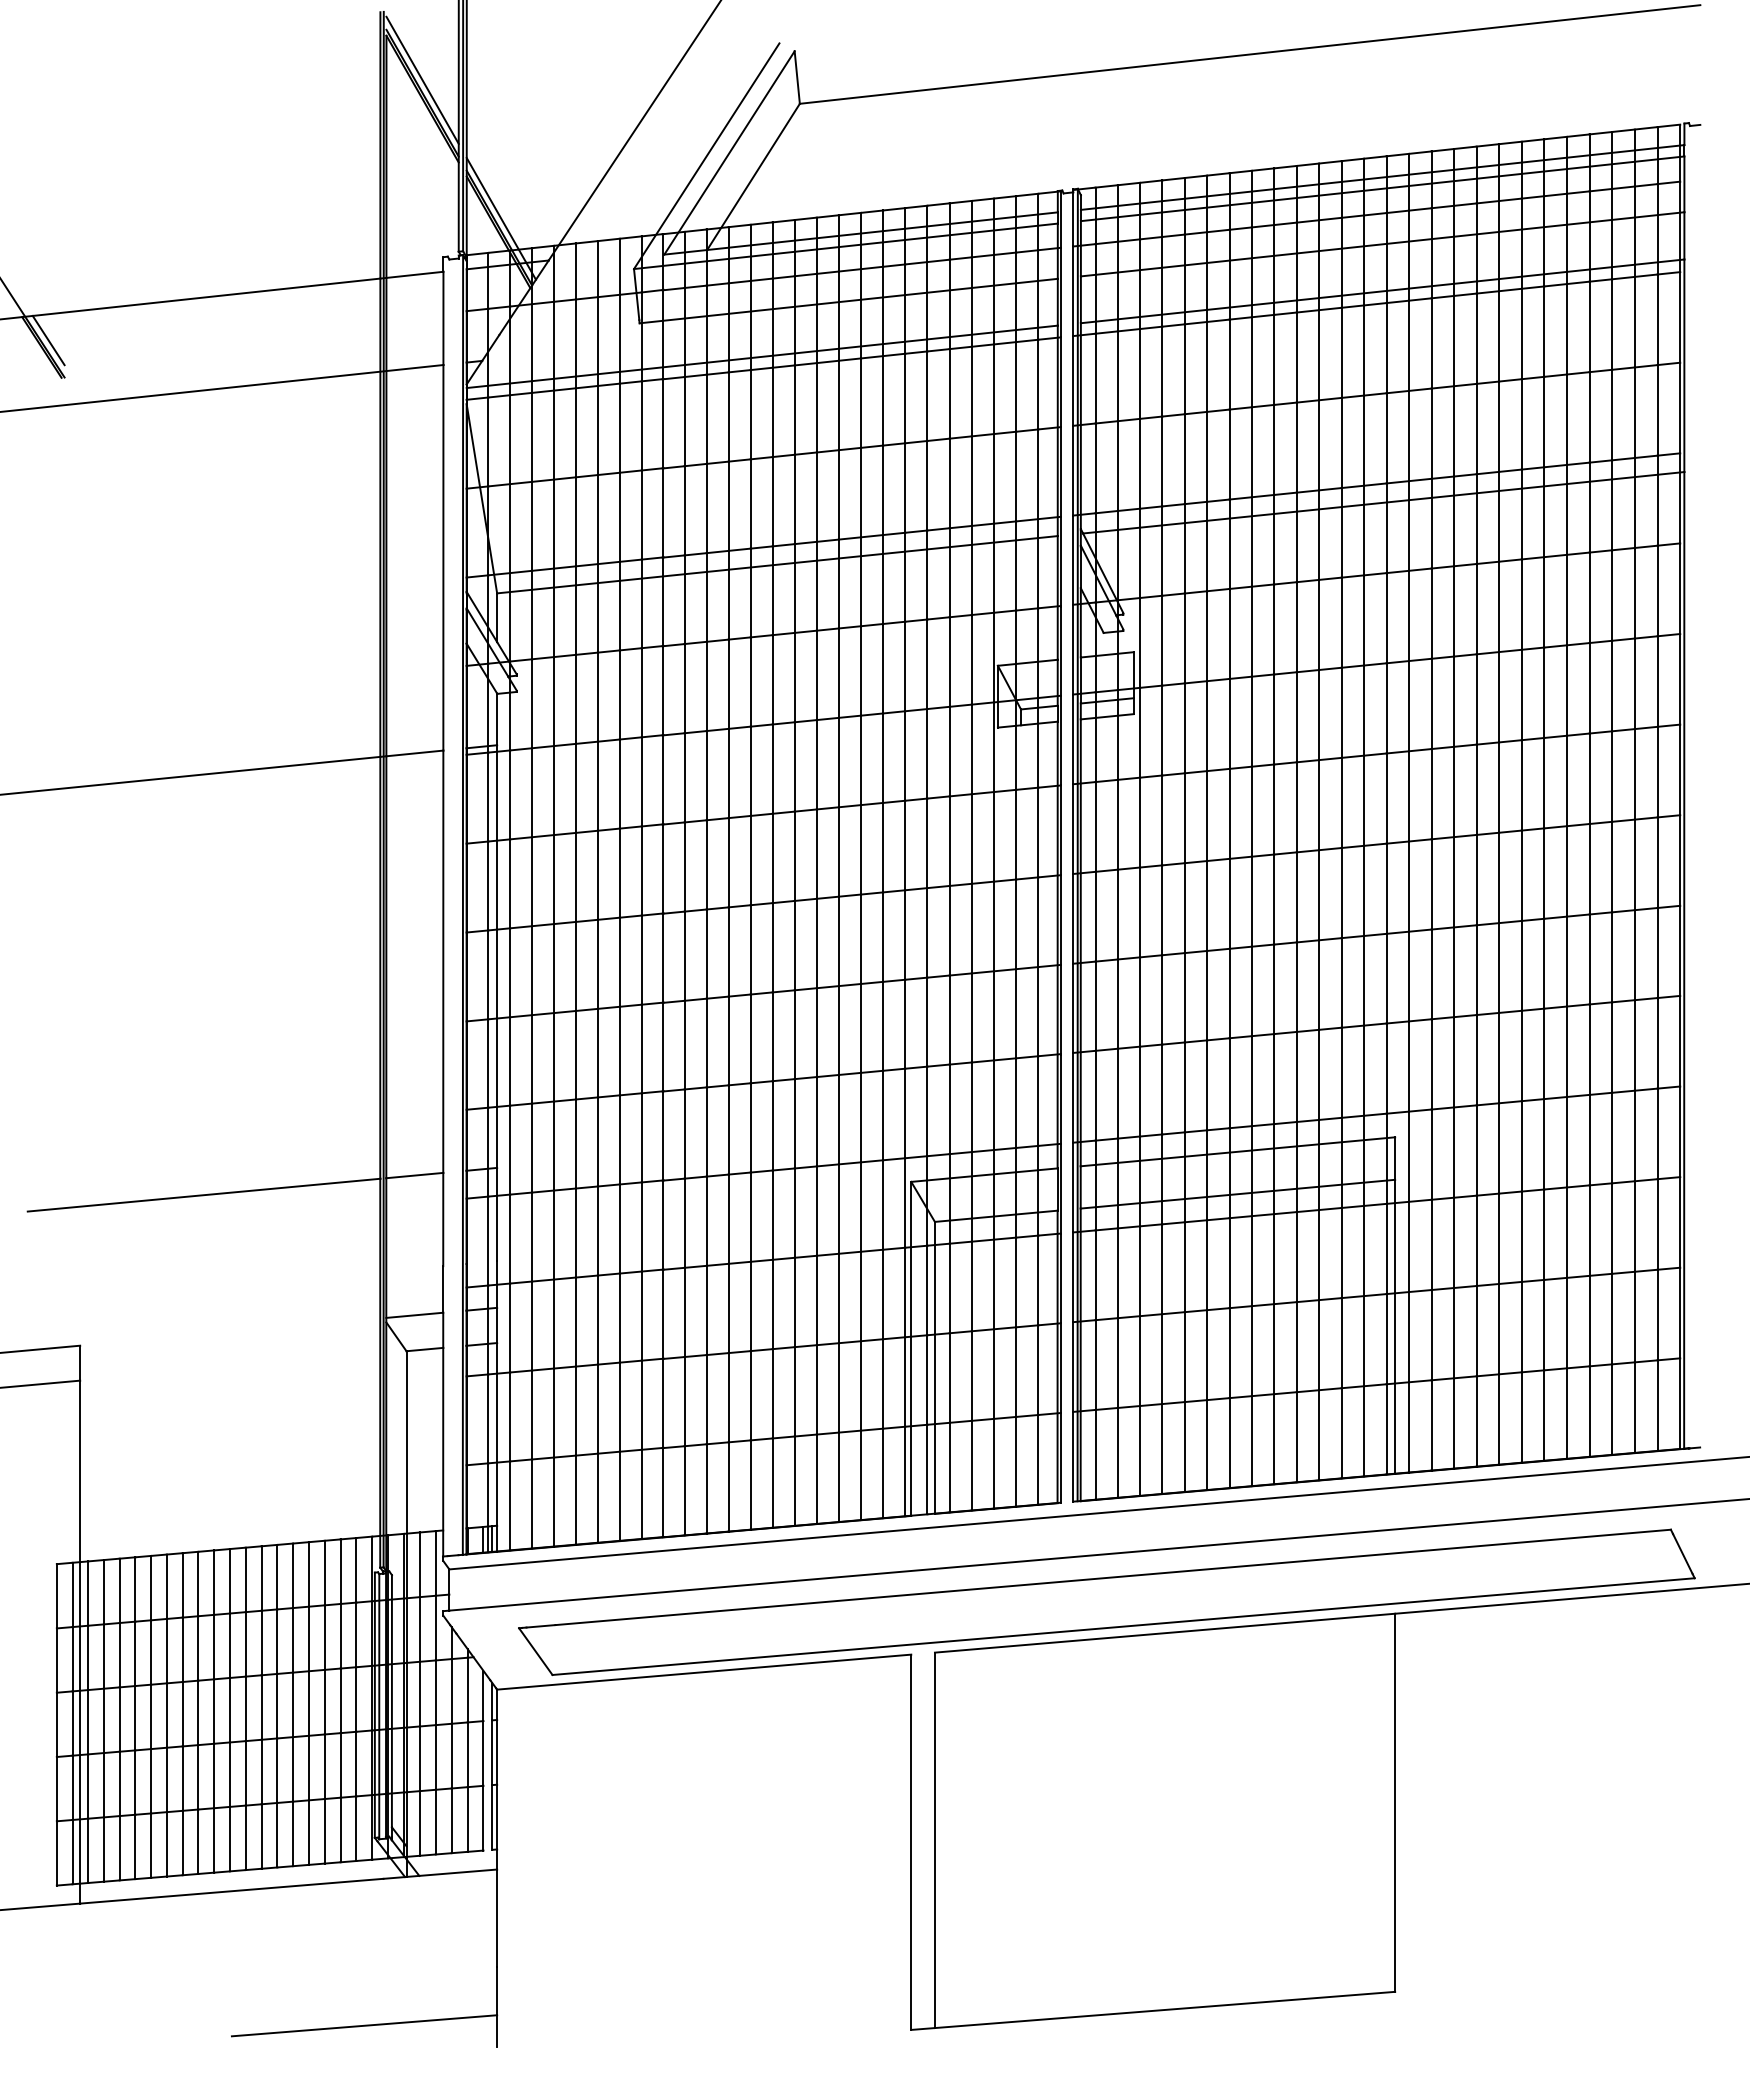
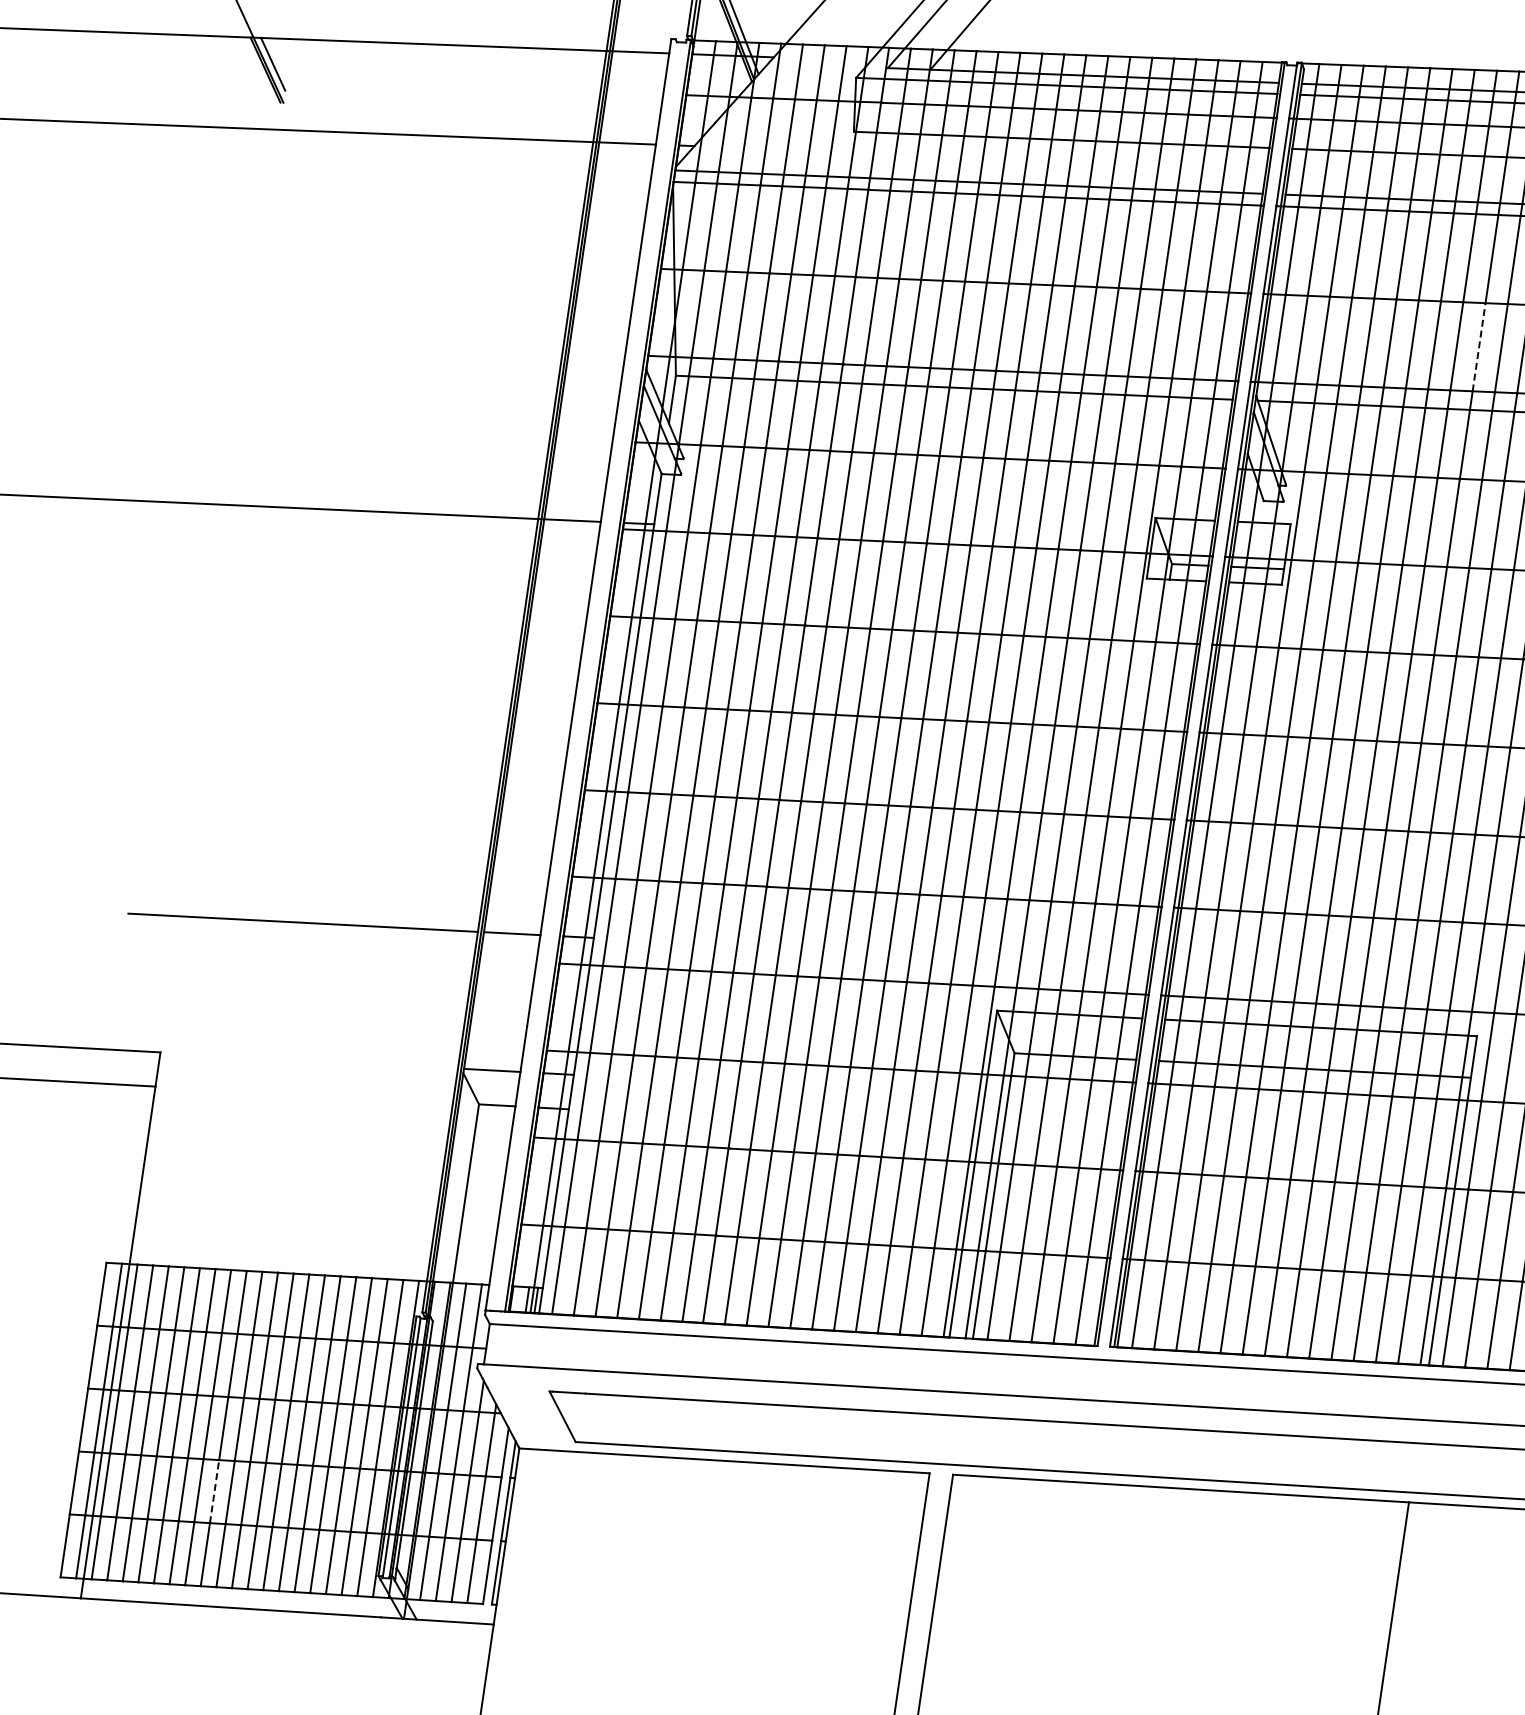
line: (1296, 447) -> (1478, 347), solid -> dashed
line: (198, 1776) -> (214, 1490), solid -> dashed

